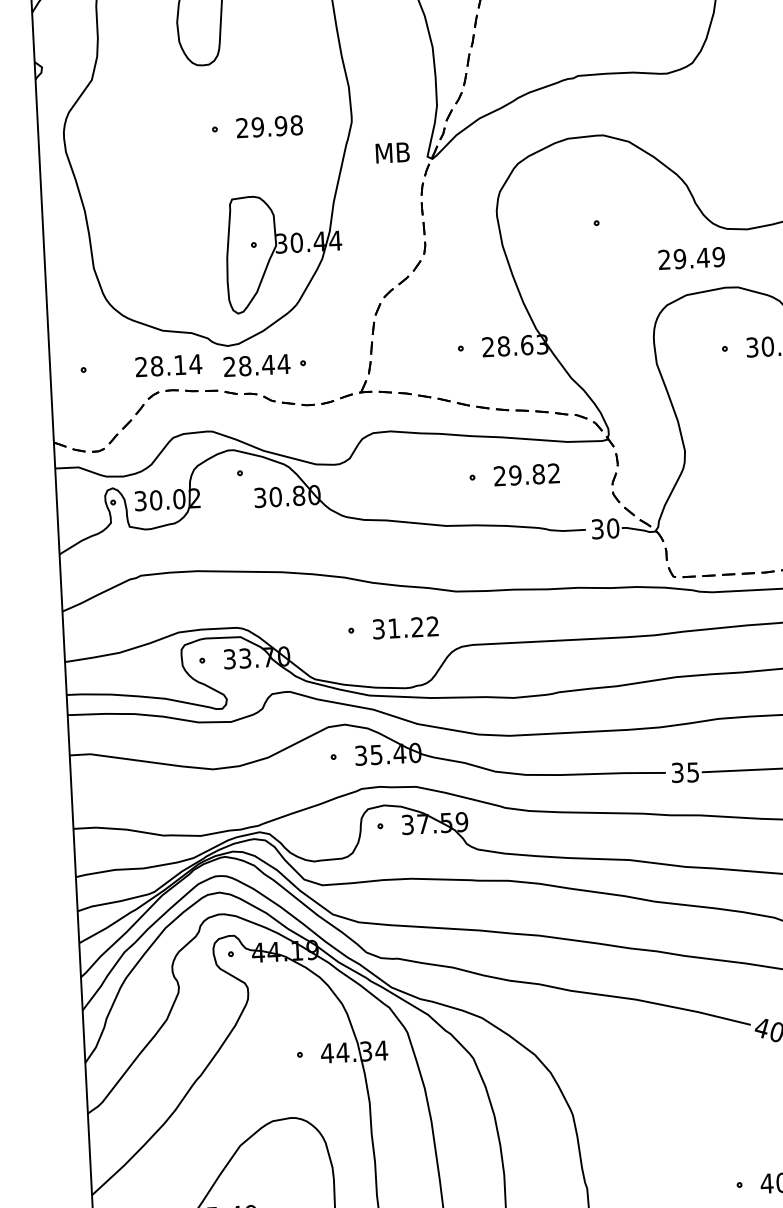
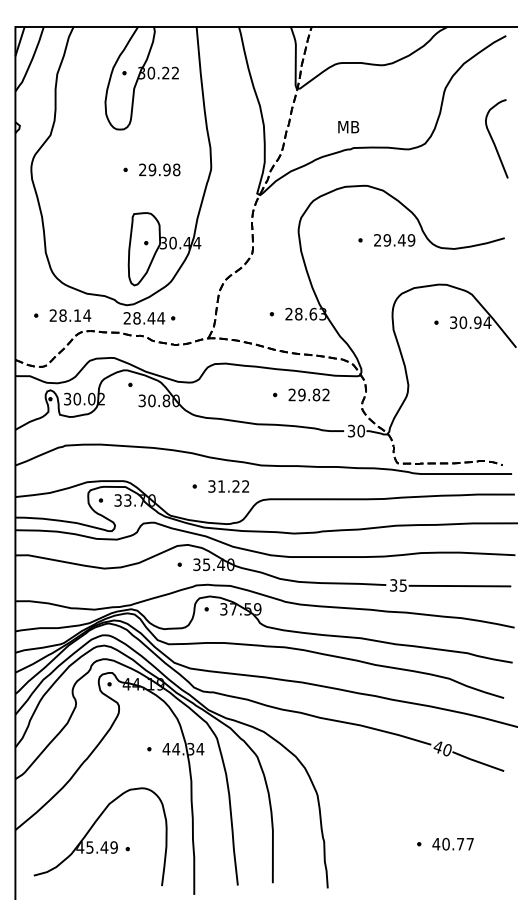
text: (392, 153) -> (348, 127), moved
text: (691, 258) -> (394, 240), moved
text: (168, 365) -> (70, 315), moved

